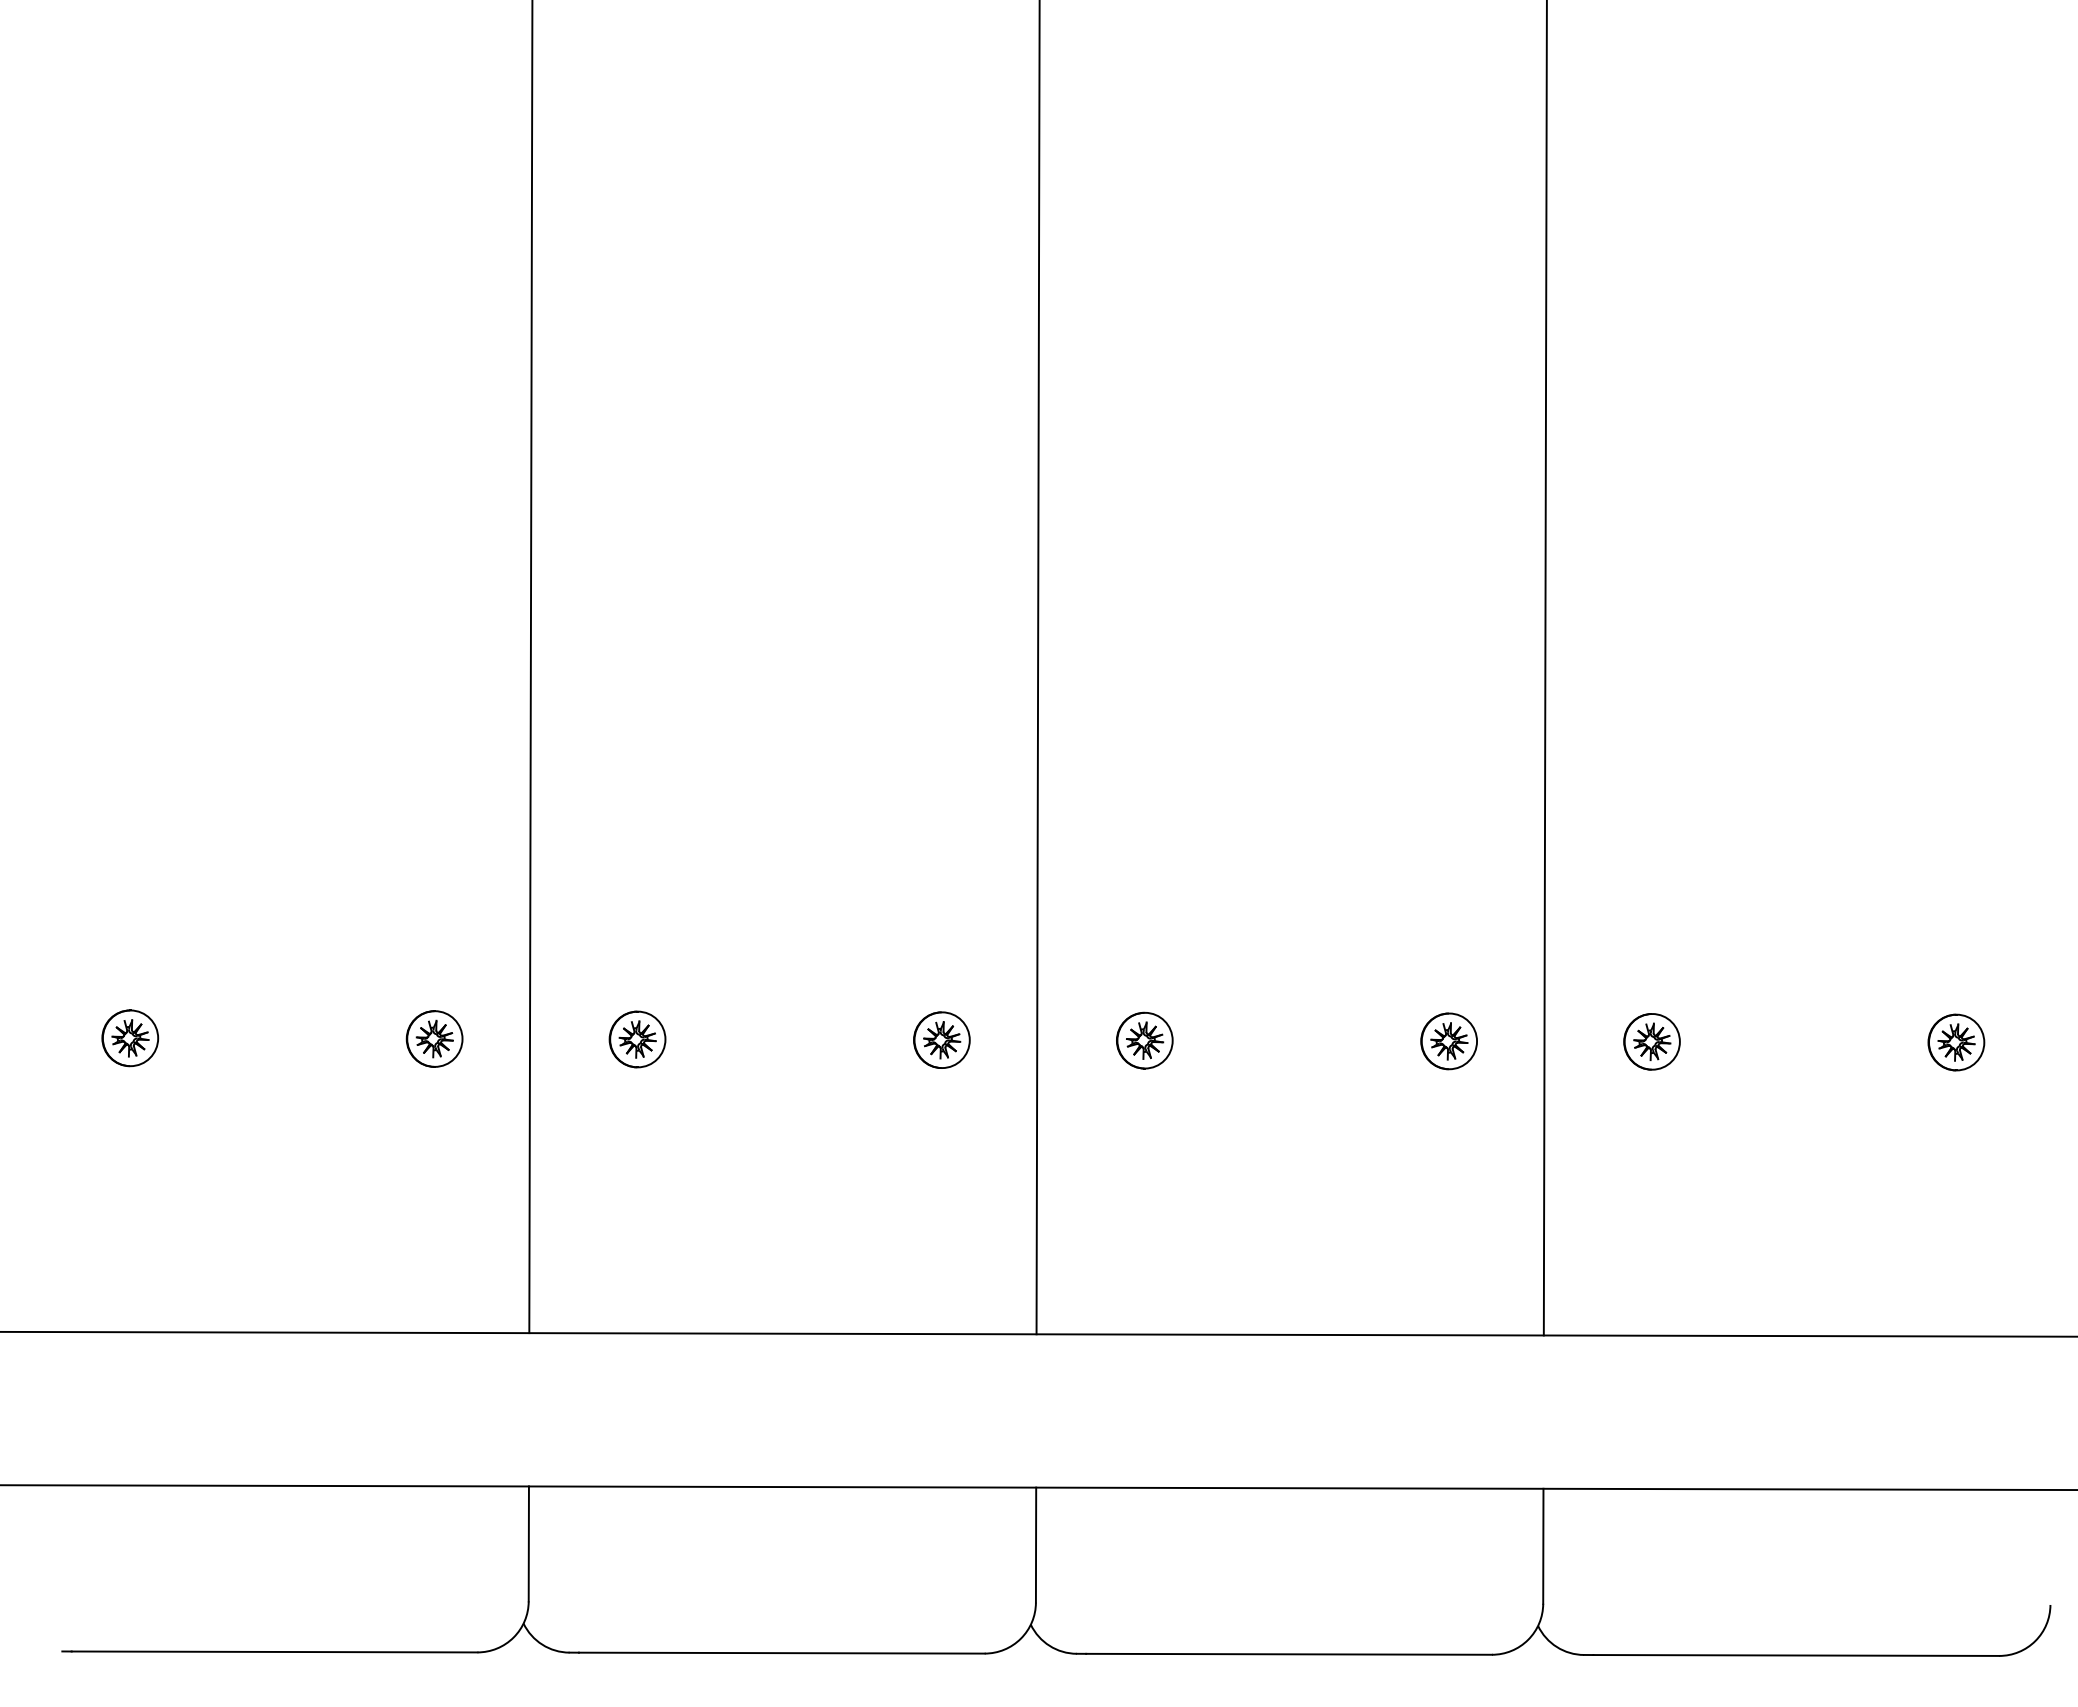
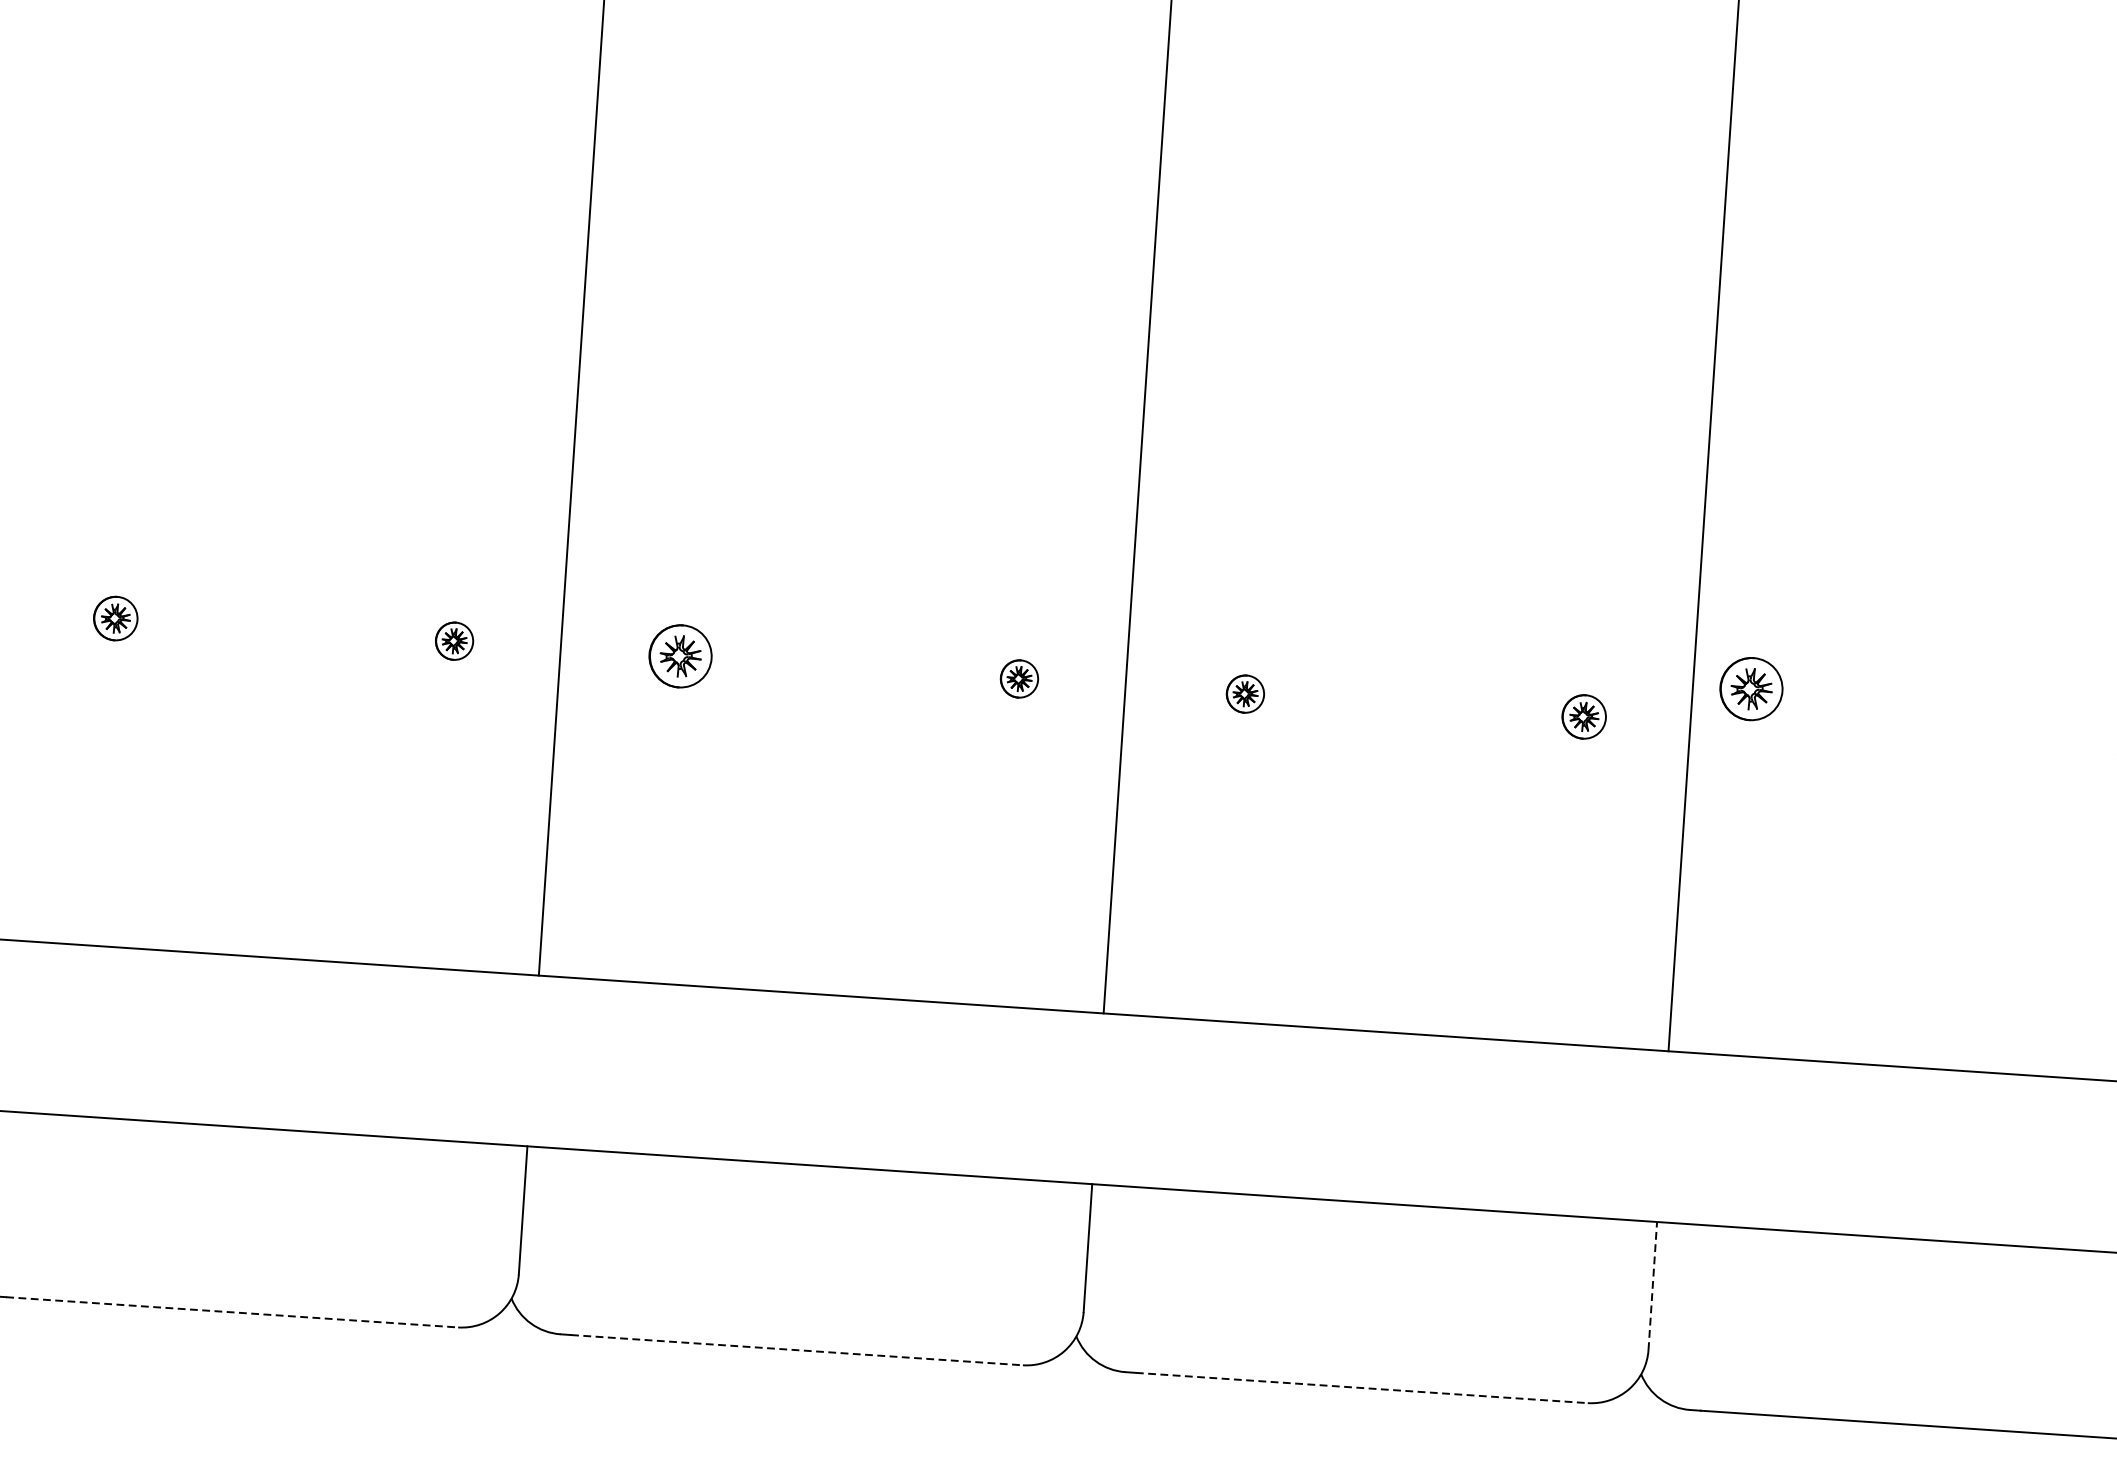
part: (130, 1038) -> (115, 618), size x0.7
part: (434, 1038) -> (454, 640), size x0.6
part: (941, 1039) -> (1019, 678), size x0.6
part: (1144, 1040) -> (1245, 694), size x0.6
part: (1448, 1041) -> (1583, 717), size x0.7
part: (1651, 1041) -> (1750, 688), moved
line: (1543, 1545) -> (1653, 1285), solid -> dashed
line: (274, 1651) -> (232, 1311), solid -> dashed
line: (781, 1653) -> (796, 1350), solid -> dashed
line: (1289, 1654) -> (1362, 1388), solid -> dashed

